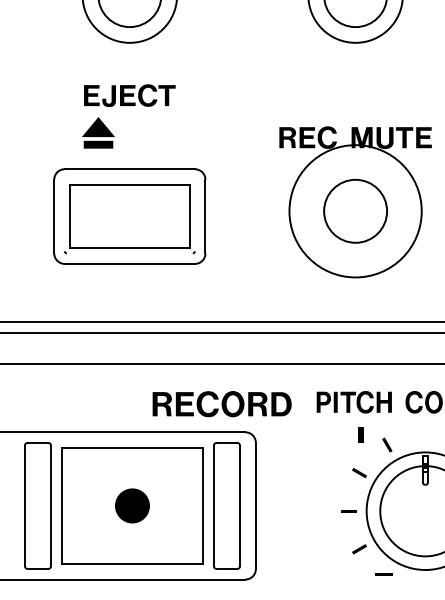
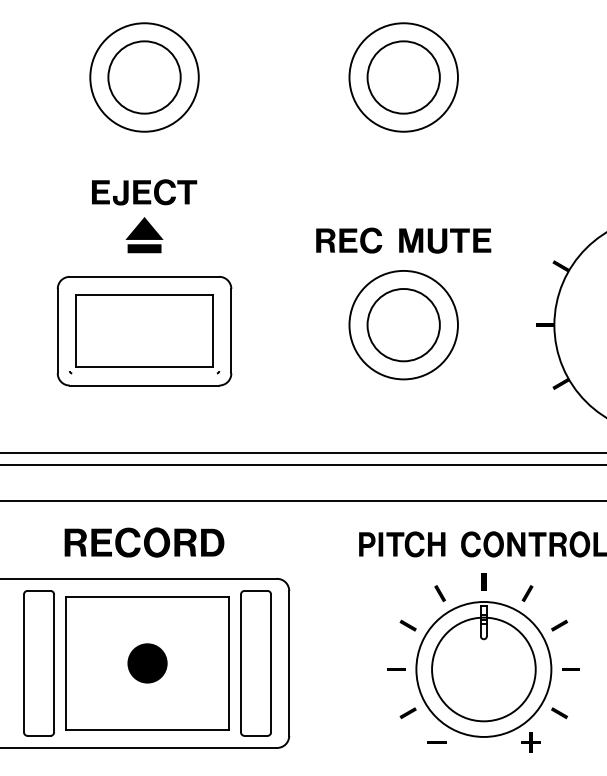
part: (98, 133) -> (144, 235), moved
circle: (355, 210) -> (403, 324), size x0.71
part: (222, 404) -> (144, 542), moved
part: (360, 434) -> (483, 581), moved

